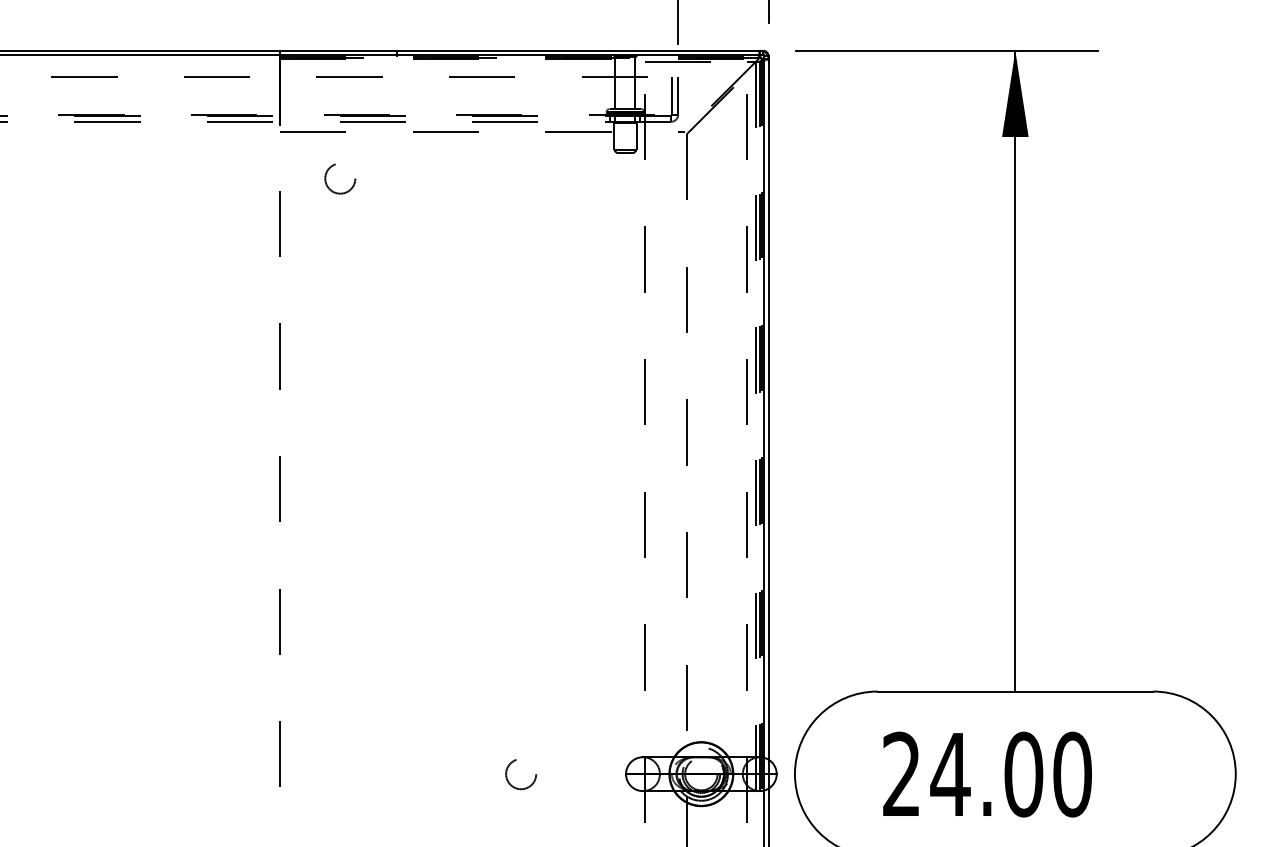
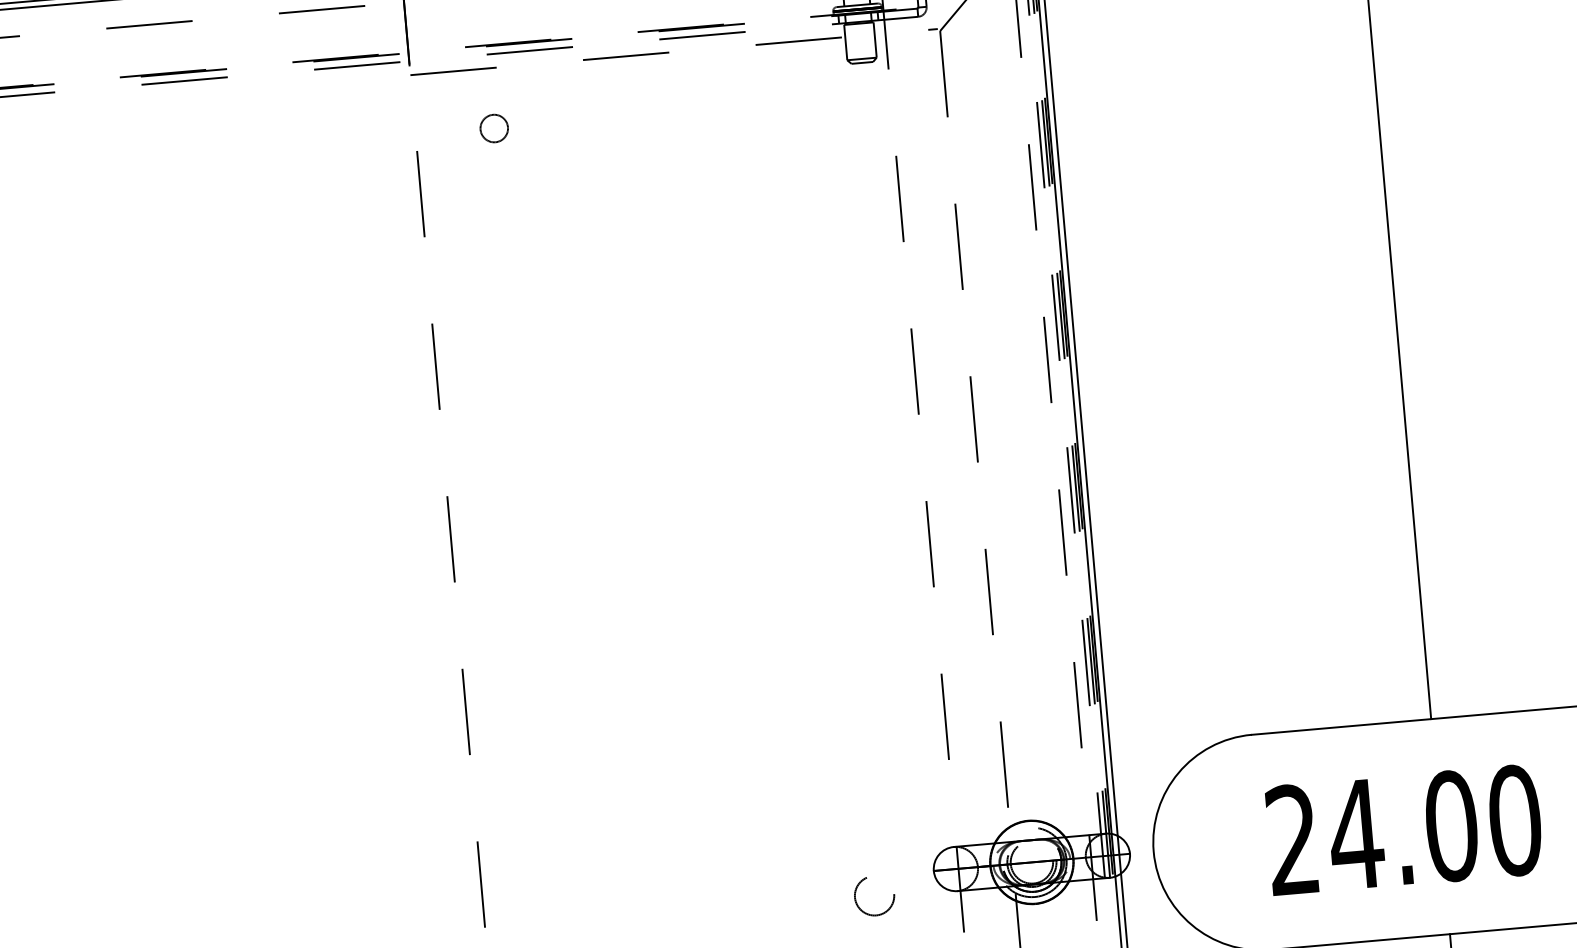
circle: (340, 178) -> (494, 128), size x0.7
circle: (521, 774) -> (875, 896), moved

